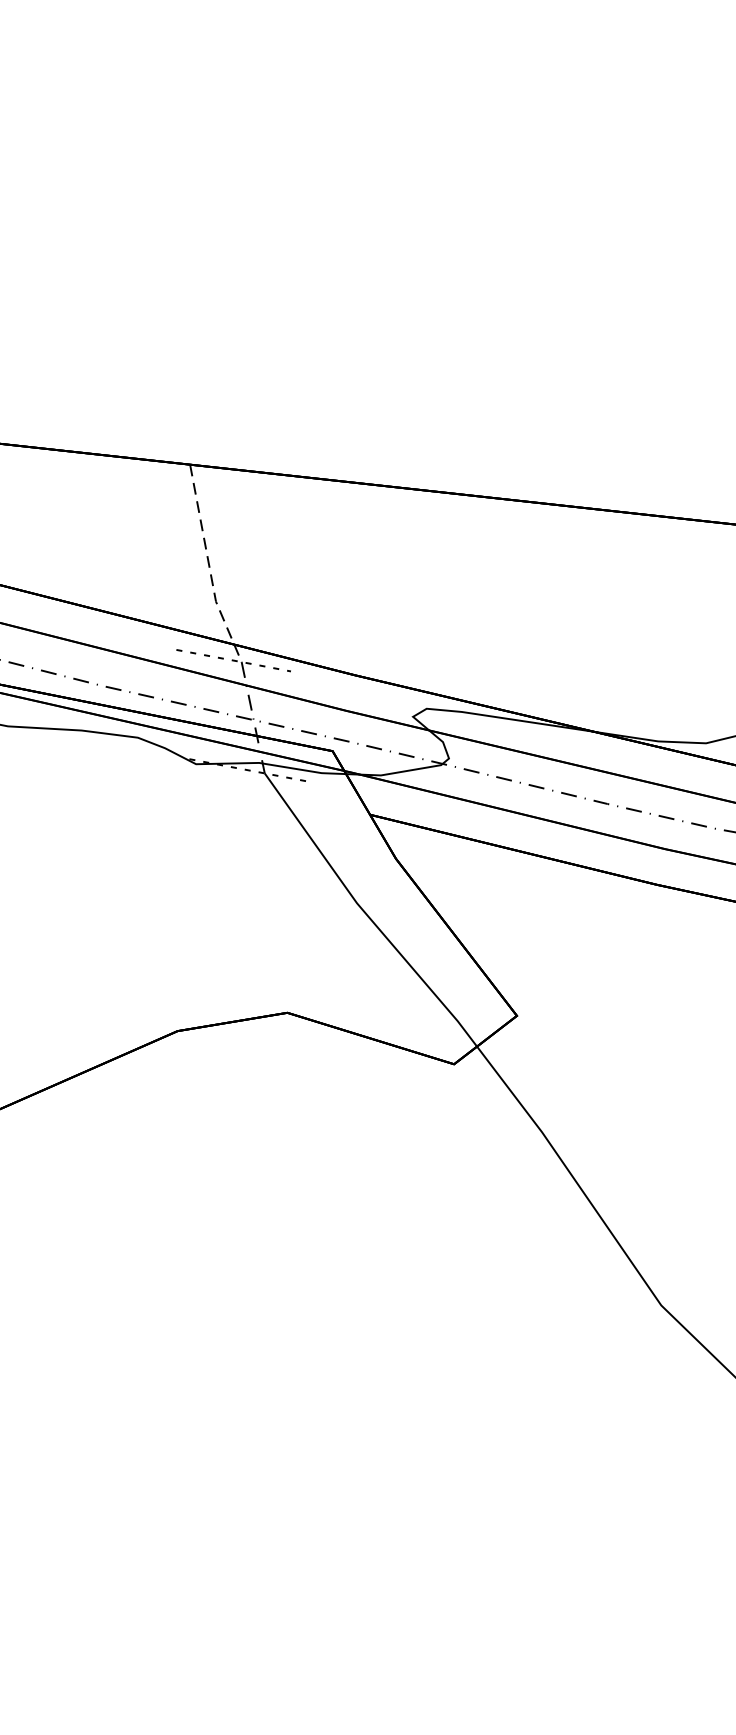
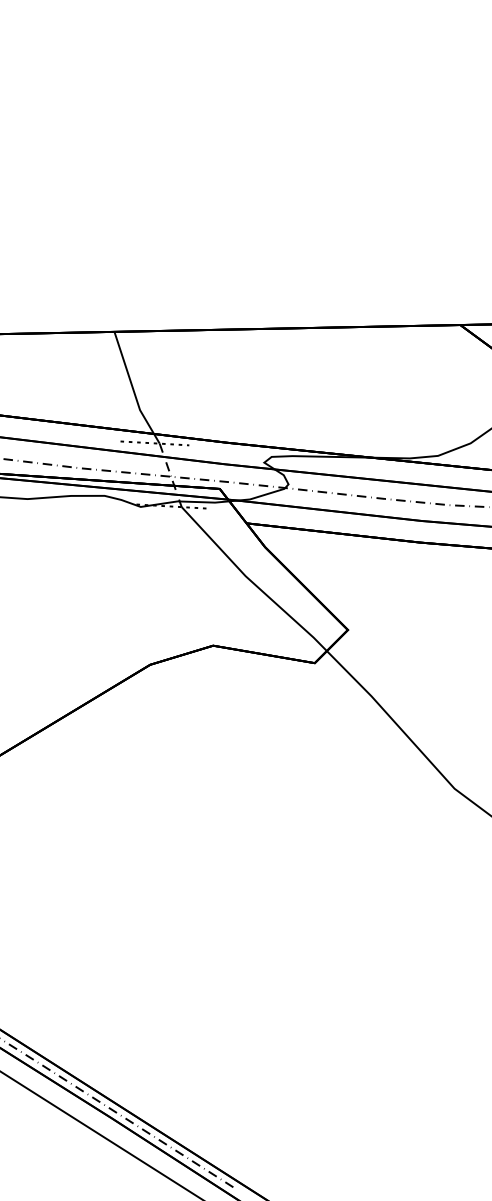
line: (209, 567) -> (133, 390), dashed -> solid

